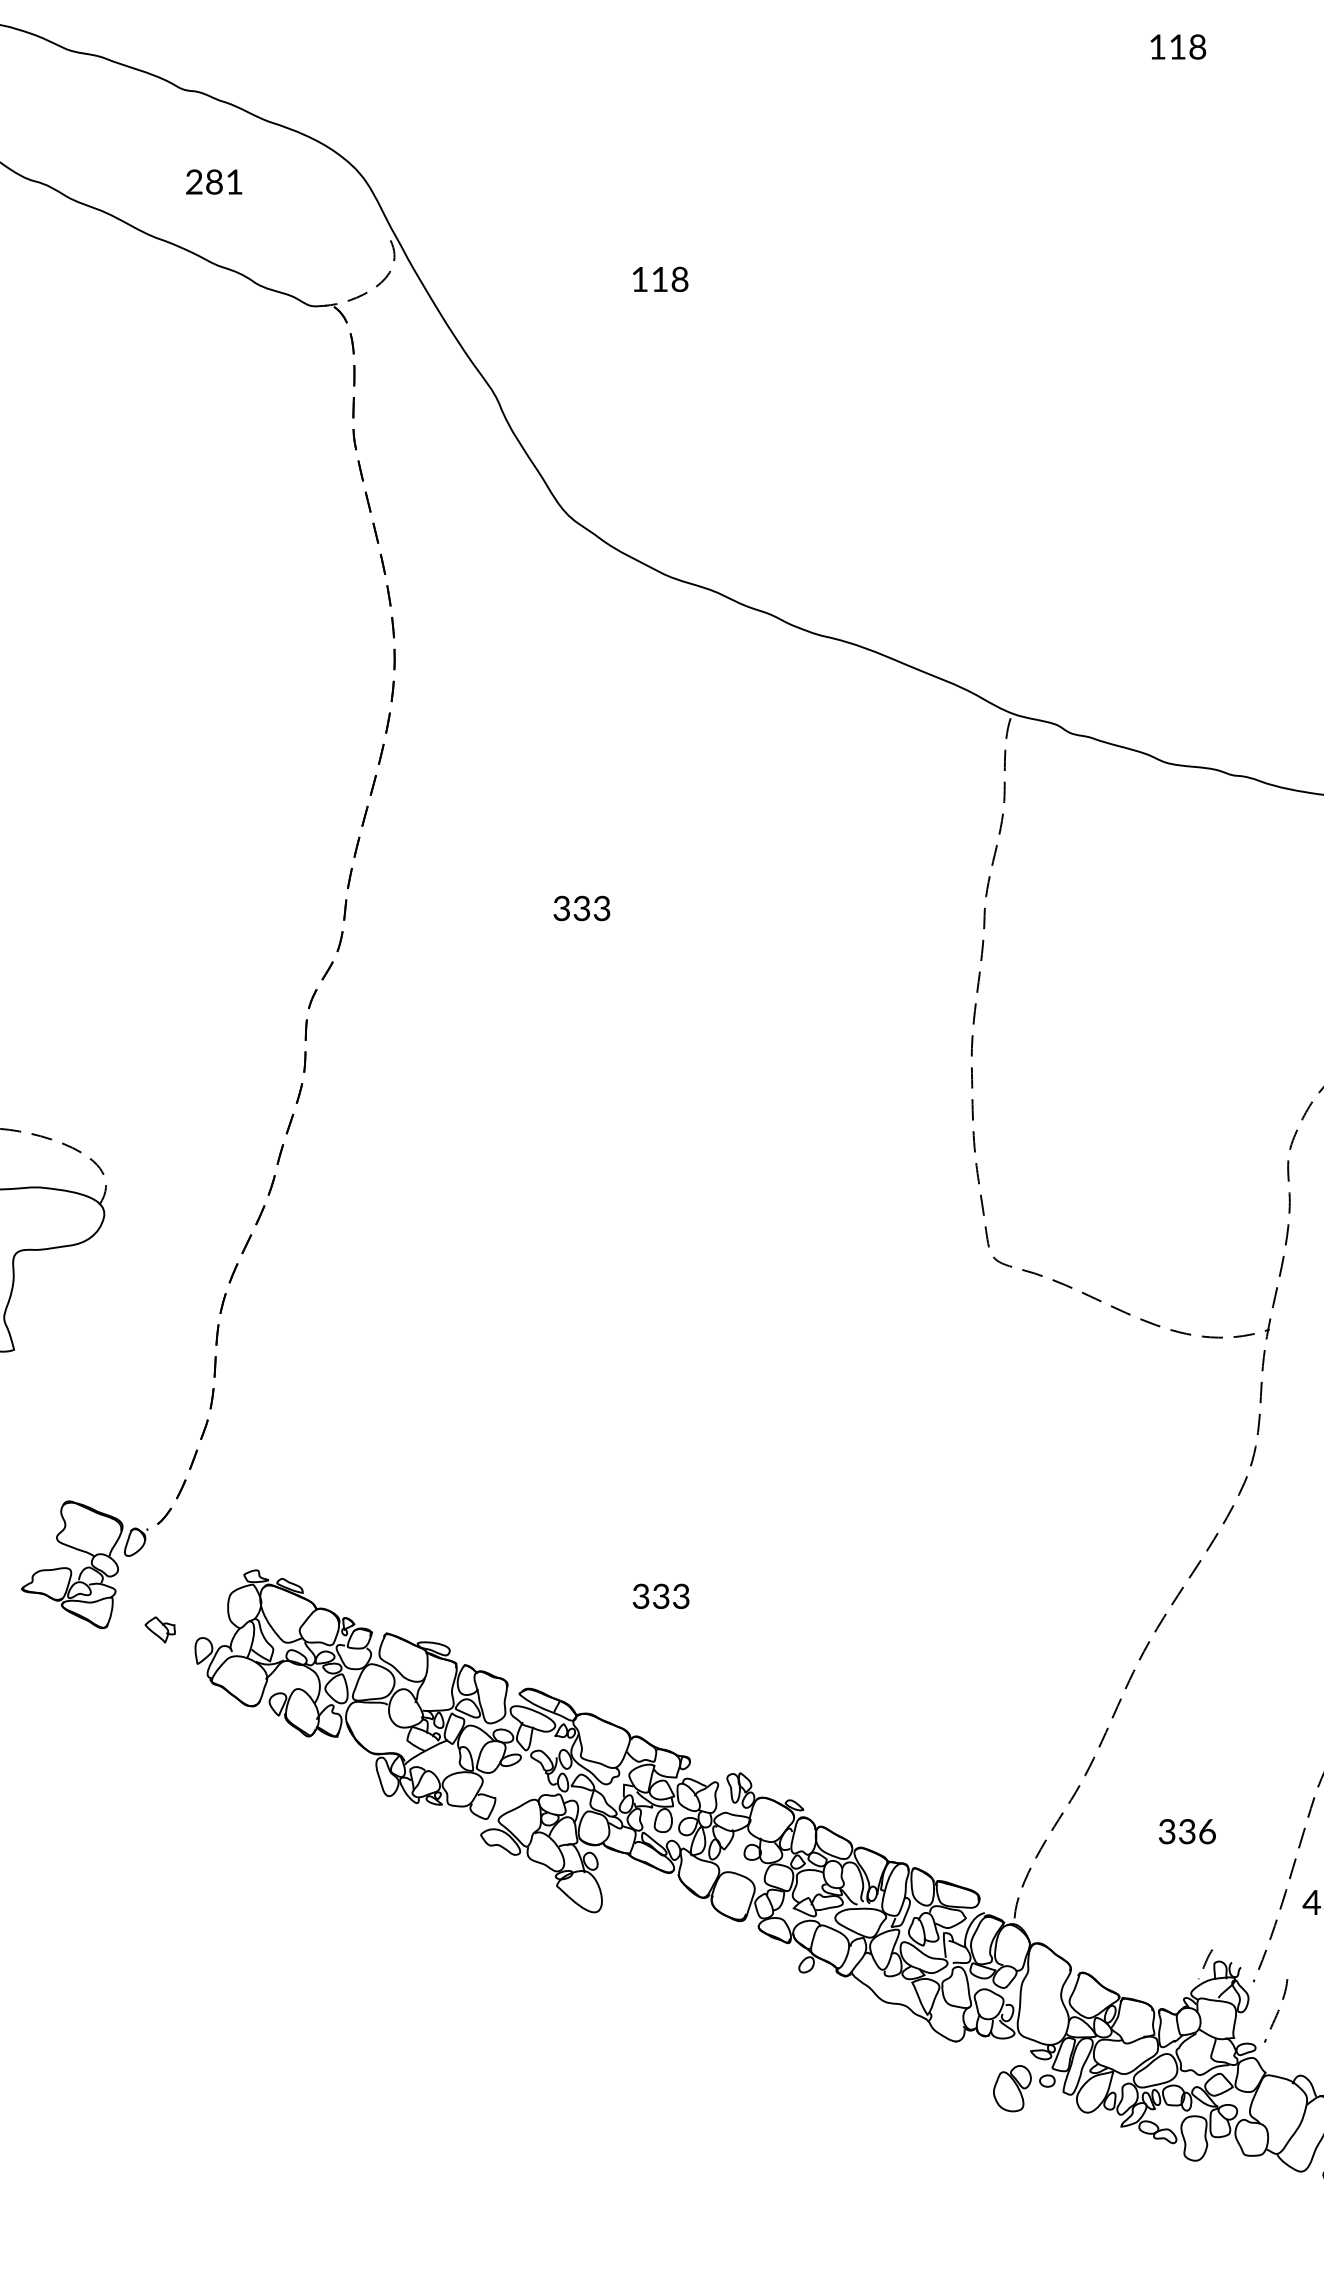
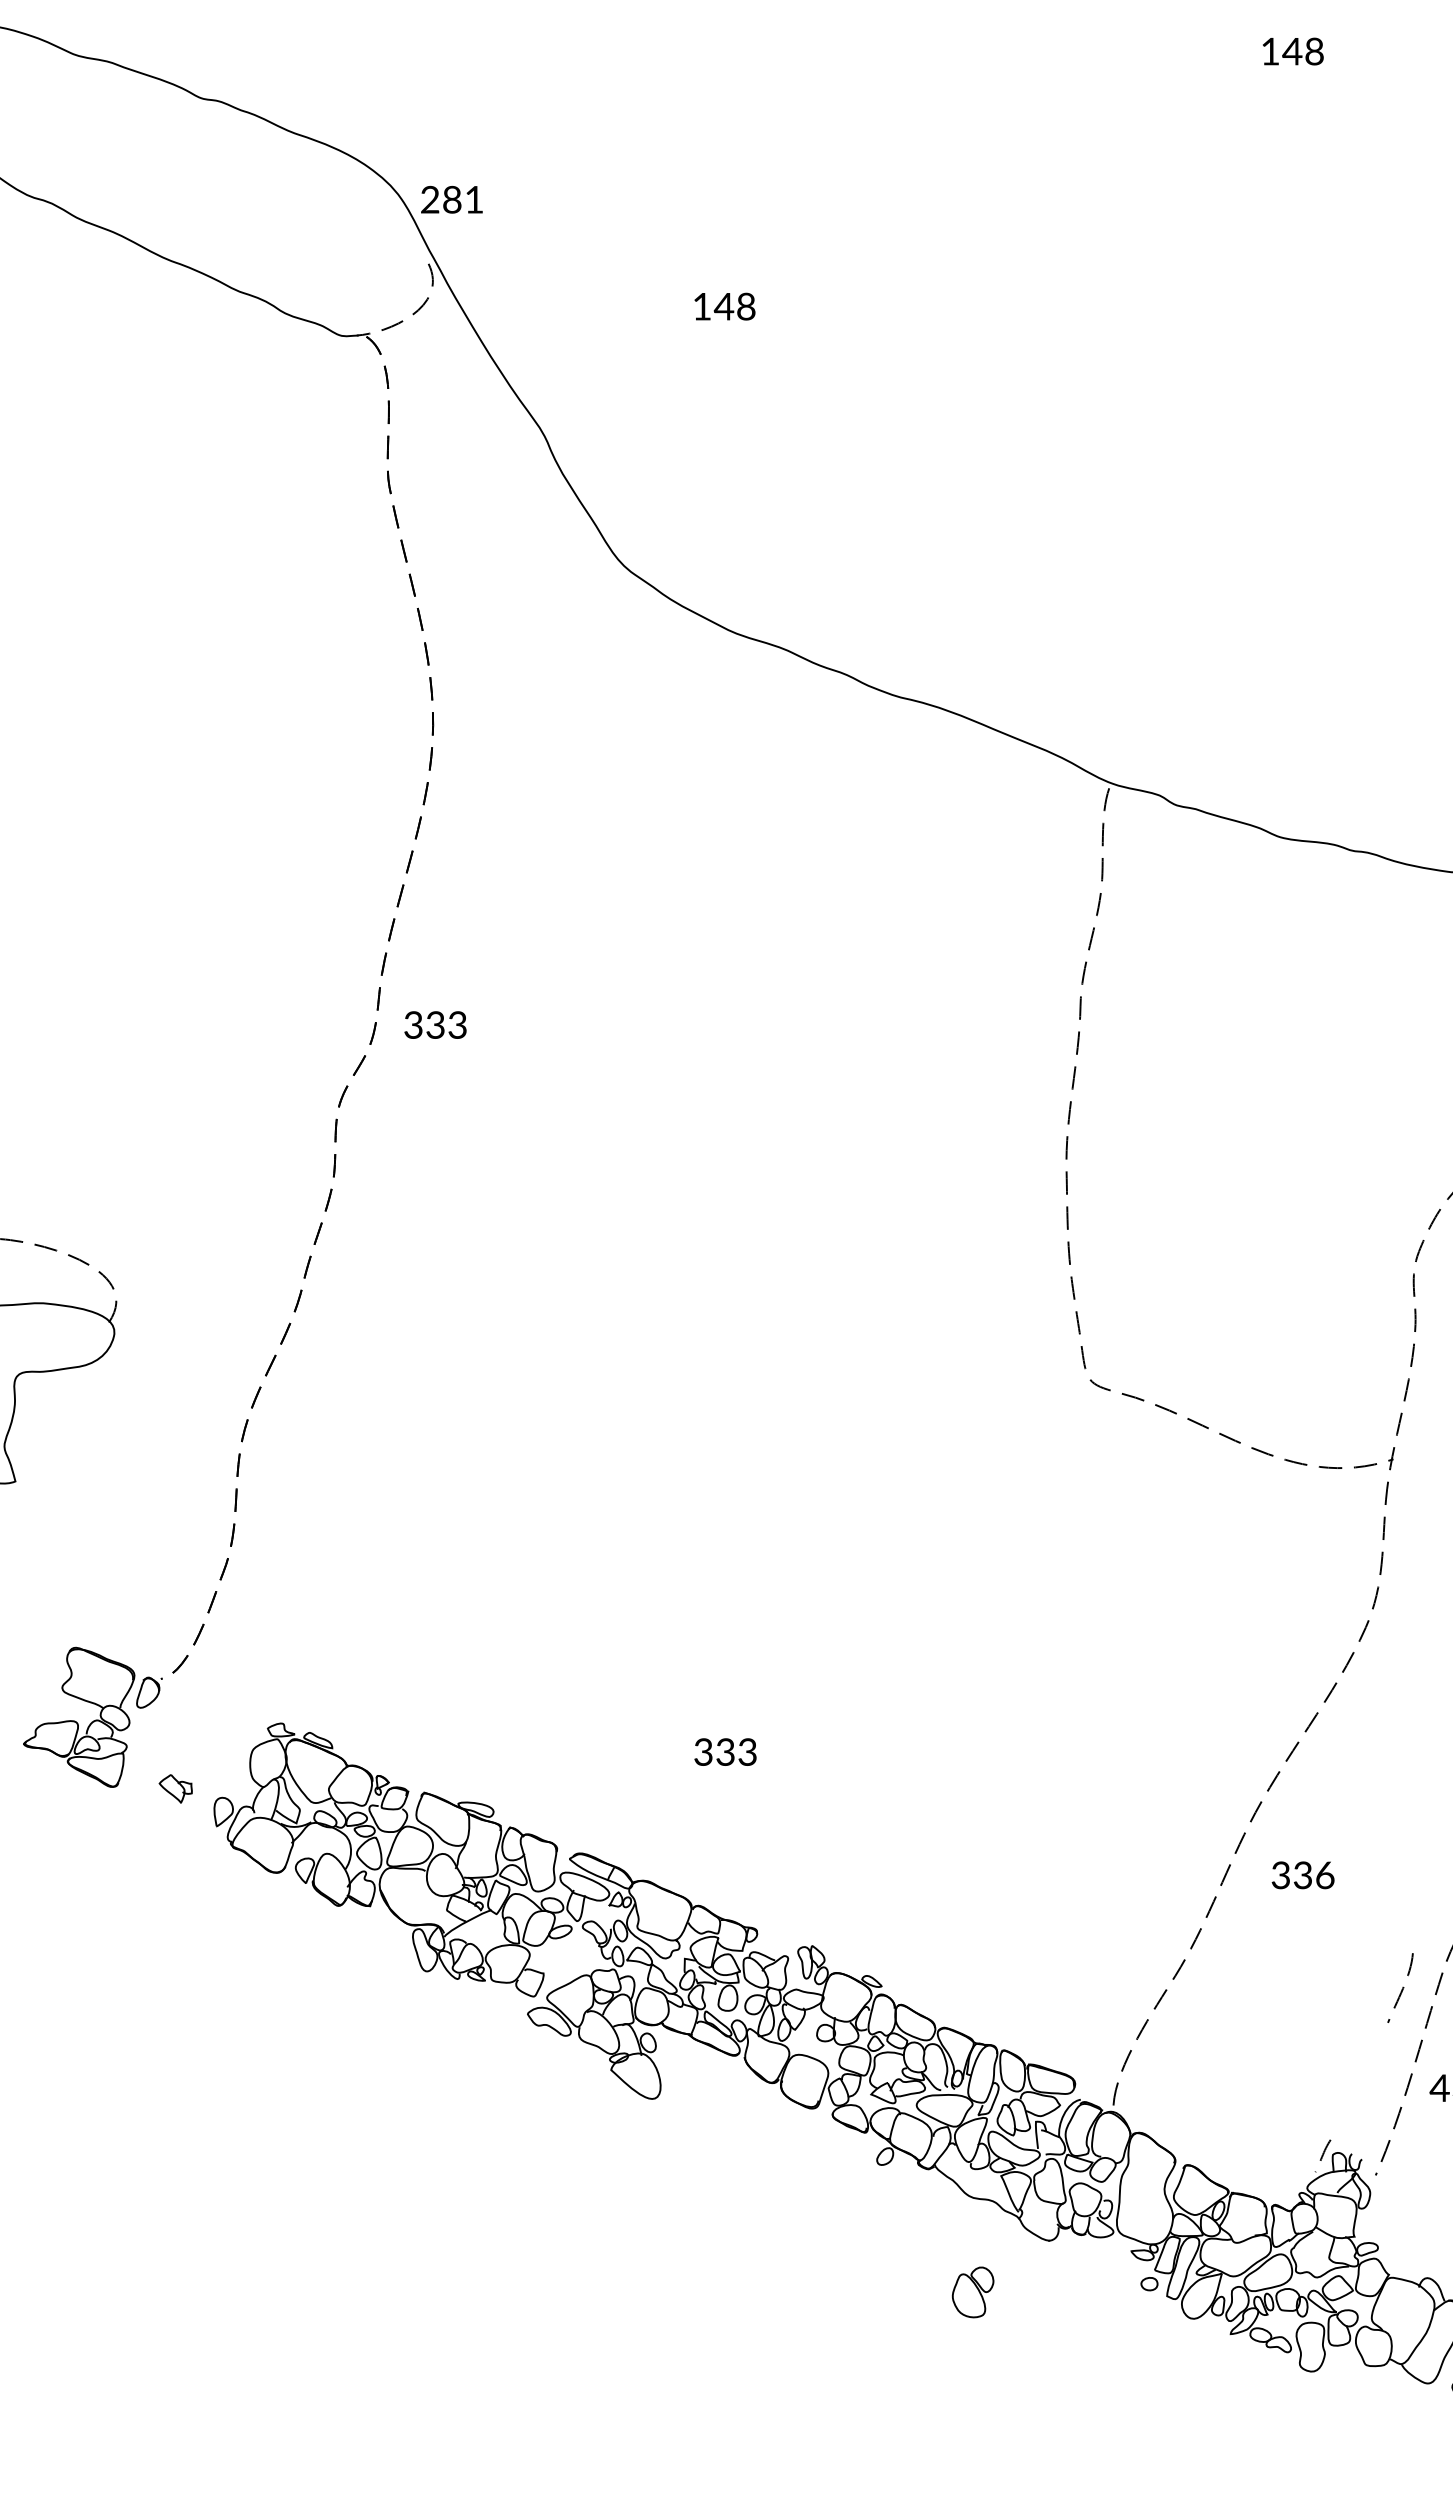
text: (1177, 46) -> (1292, 51), 118 -> 148
text: (213, 181) -> (451, 199), moved
text: (659, 279) -> (723, 306), 118 -> 148
text: (581, 907) -> (435, 1024), moved
text: (1186, 1831) -> (1302, 1875), moved
curve: (1277, 2010) -> (1402, 1987), moved
part: (1011, 2088) -> (972, 2292), moved

